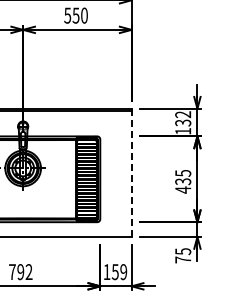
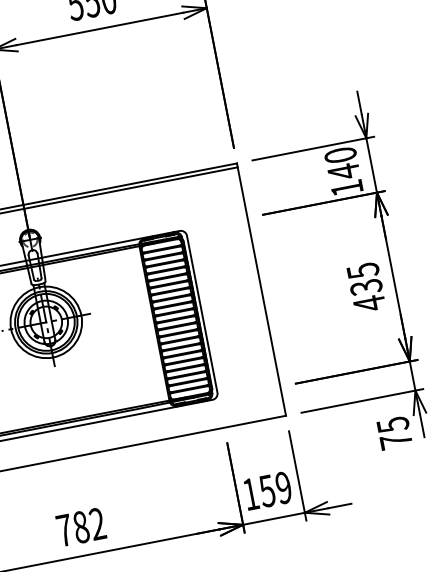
text: (183, 118) -> (342, 162), 132 -> 140
line: (131, 172) -> (261, 288), dashed -> solid
text: (20, 272) -> (80, 528), 792 -> 782

